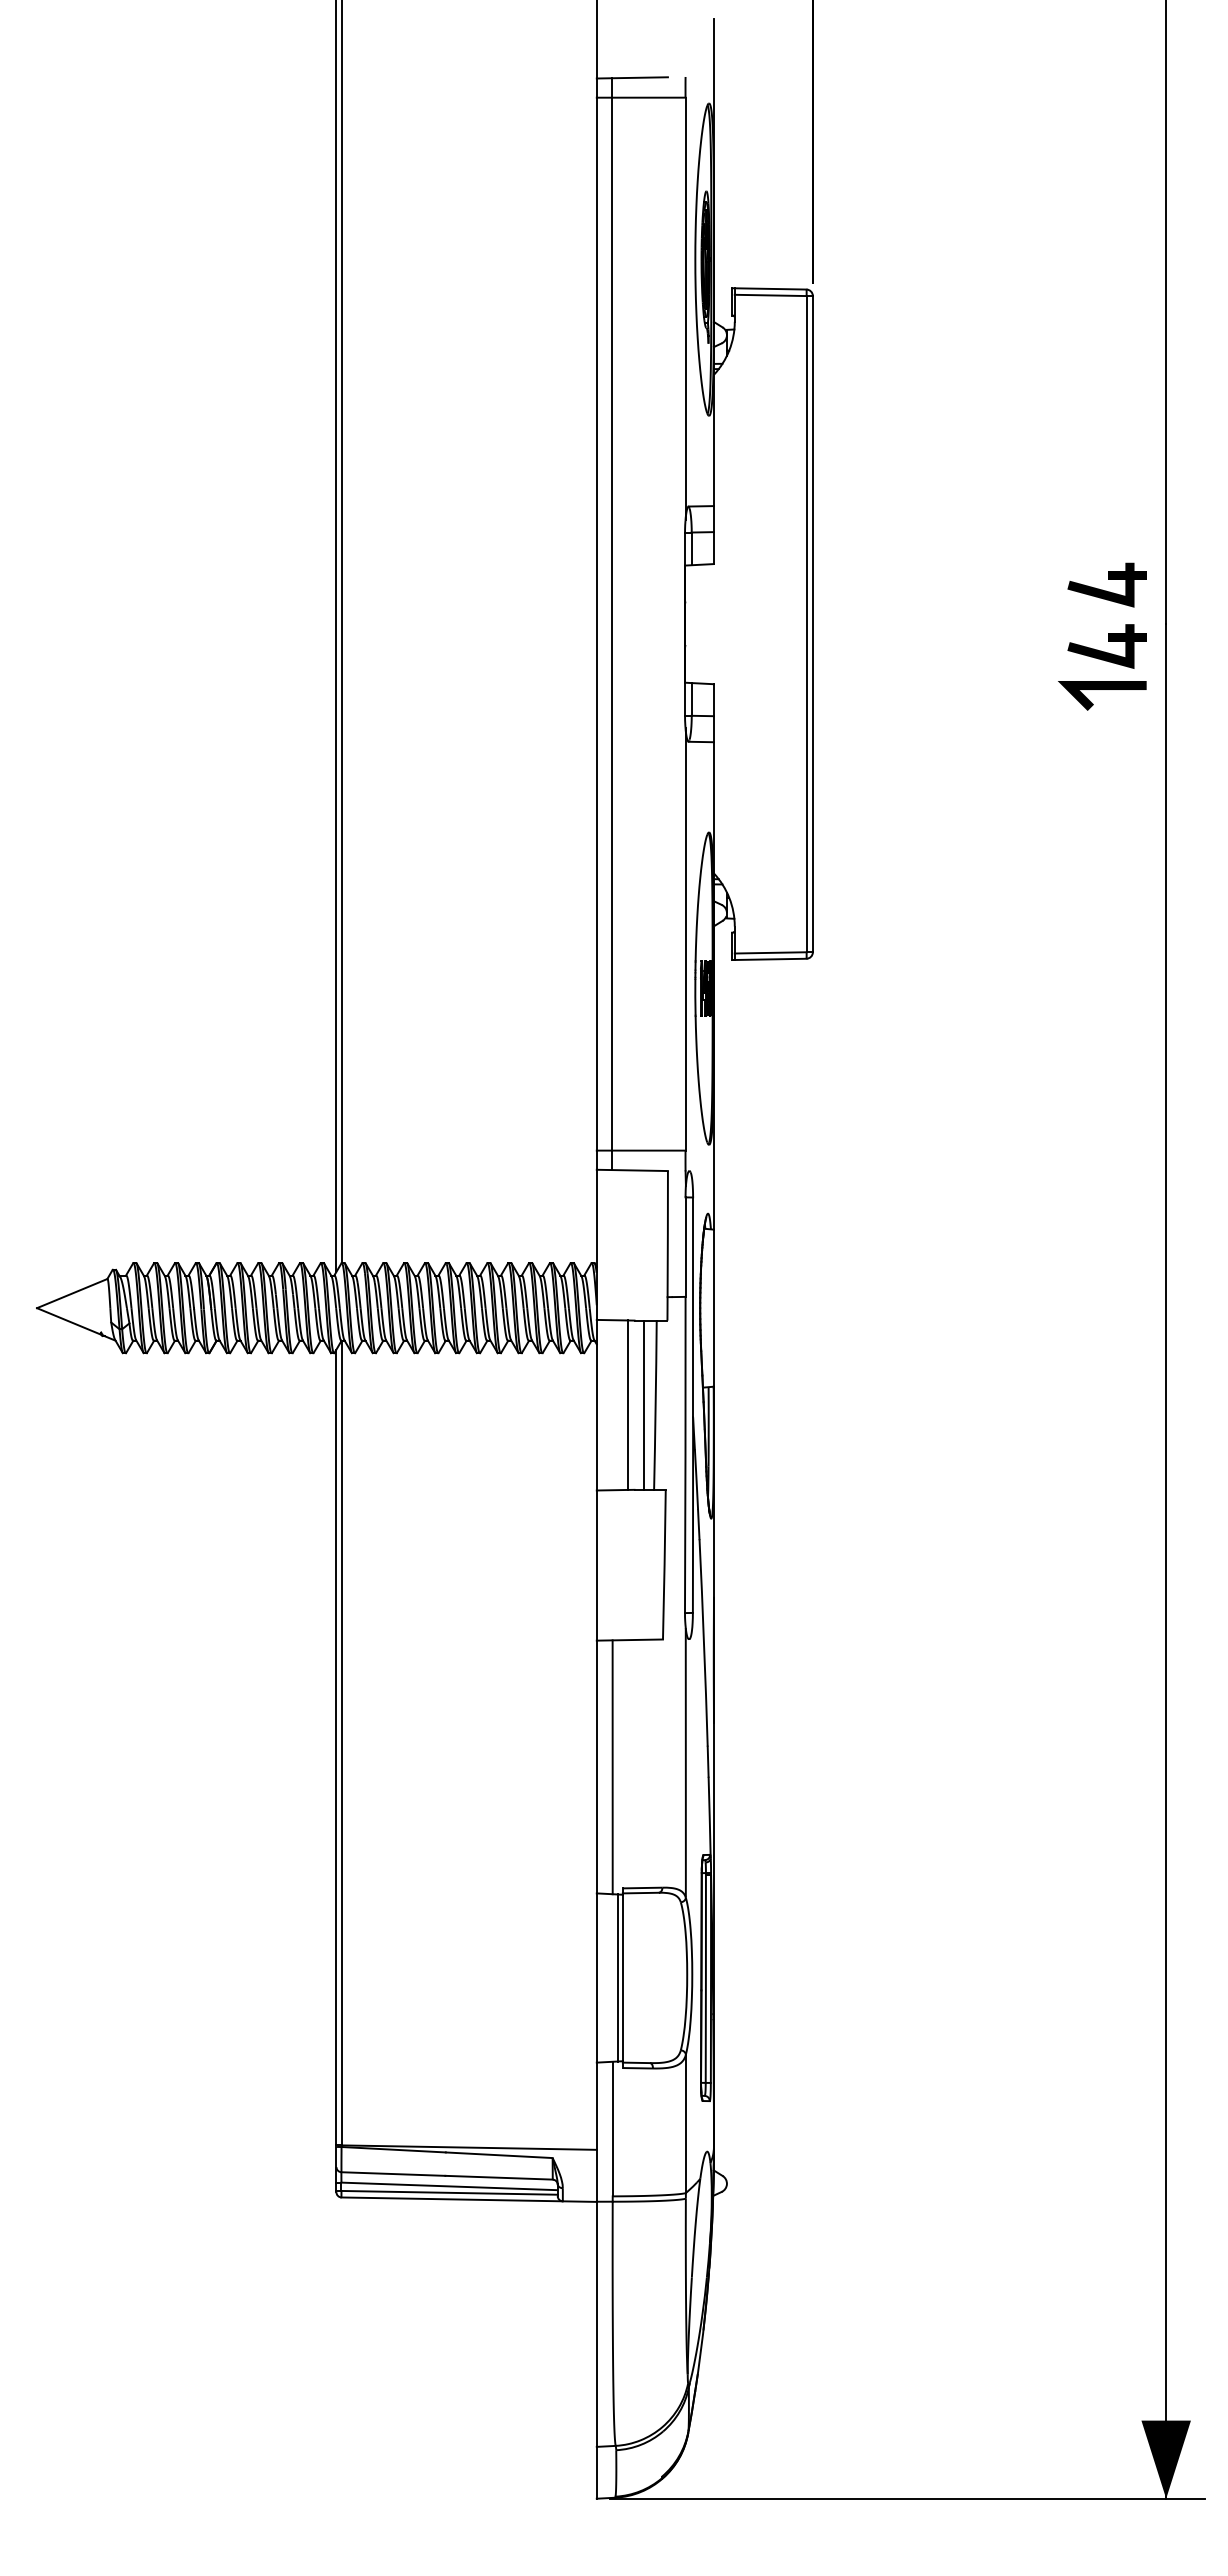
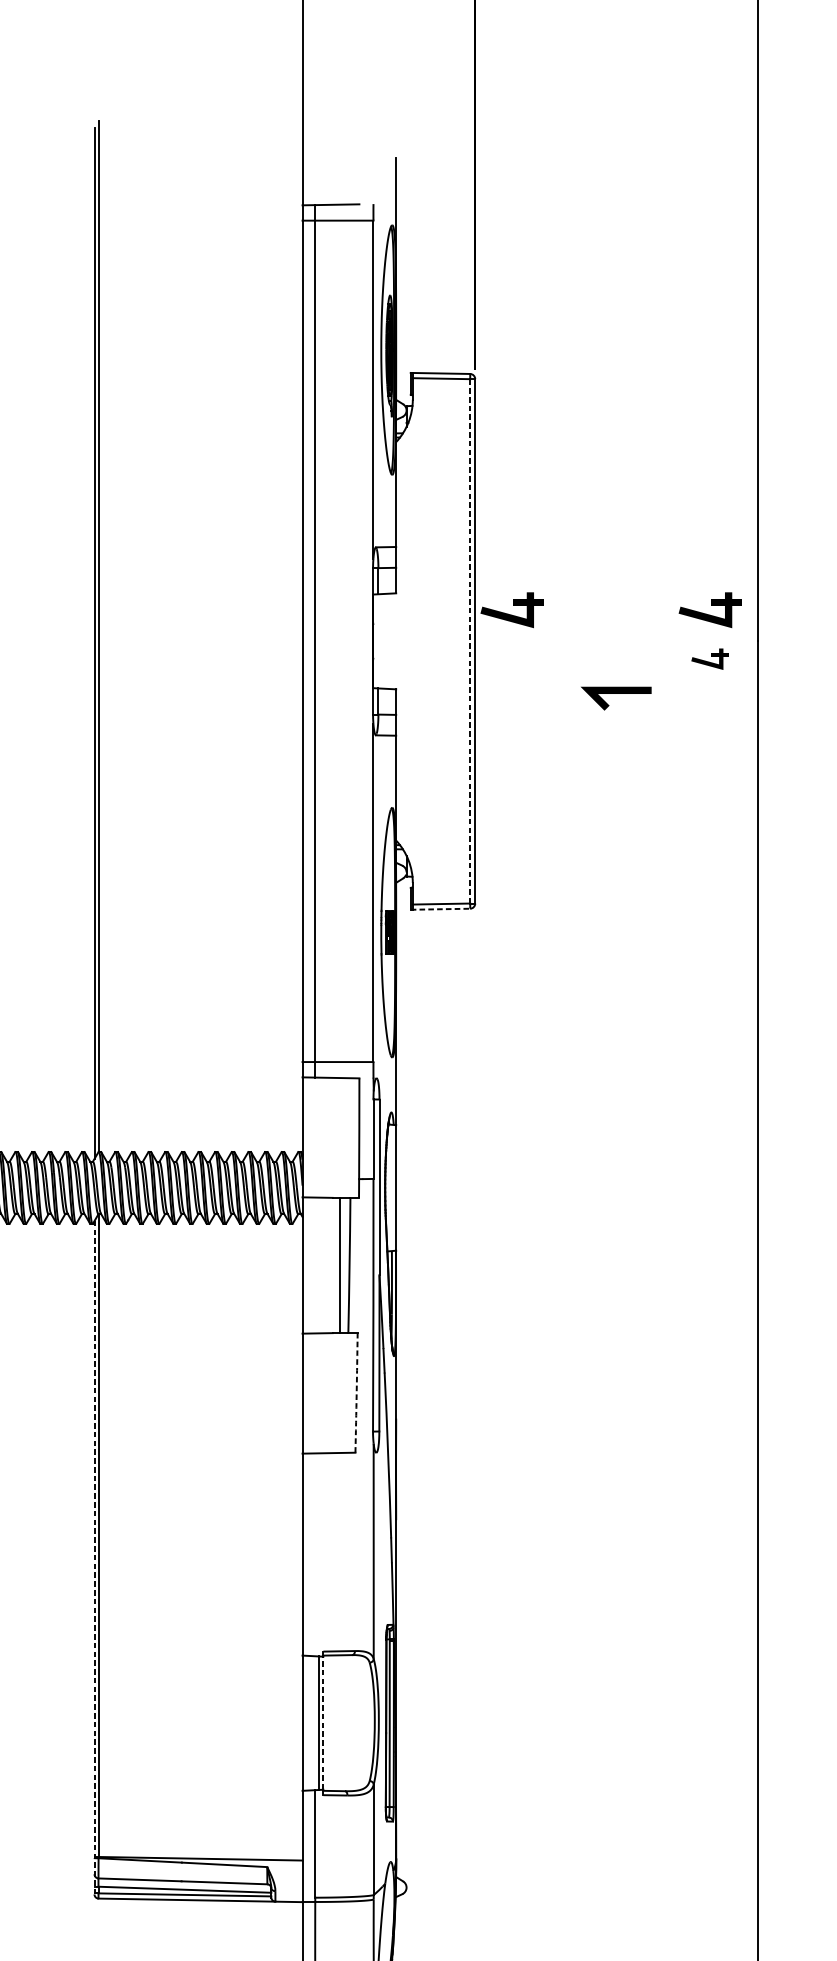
part: (858, 584) -> (511, 609), added
line: (806, 623) -> (470, 640), solid -> dashed
part: (1106, 646) -> (709, 659), size x0.6
line: (1102, 689) -> (616, 693), moved
line: (769, 959) -> (440, 909), solid -> dashed
line: (628, 1404) -> (327, 1264), removed
arc: (664, 1564) -> (356, 1392), solid -> dashed
line: (612, 1767) -> (315, 1555), removed
line: (336, 1770) -> (94, 1557), solid -> dashed
line: (622, 1977) -> (323, 1722), solid -> dashed

